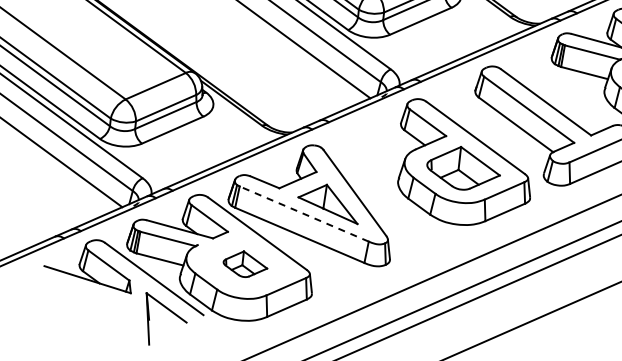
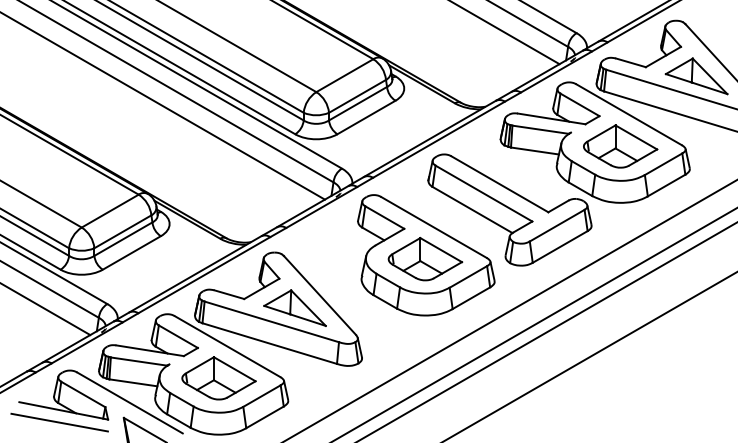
line: (303, 213) -> (271, 321), dashed -> solid
part: (245, 264) -> (218, 378), size x1.67
line: (82, 290) -> (59, 422), added

